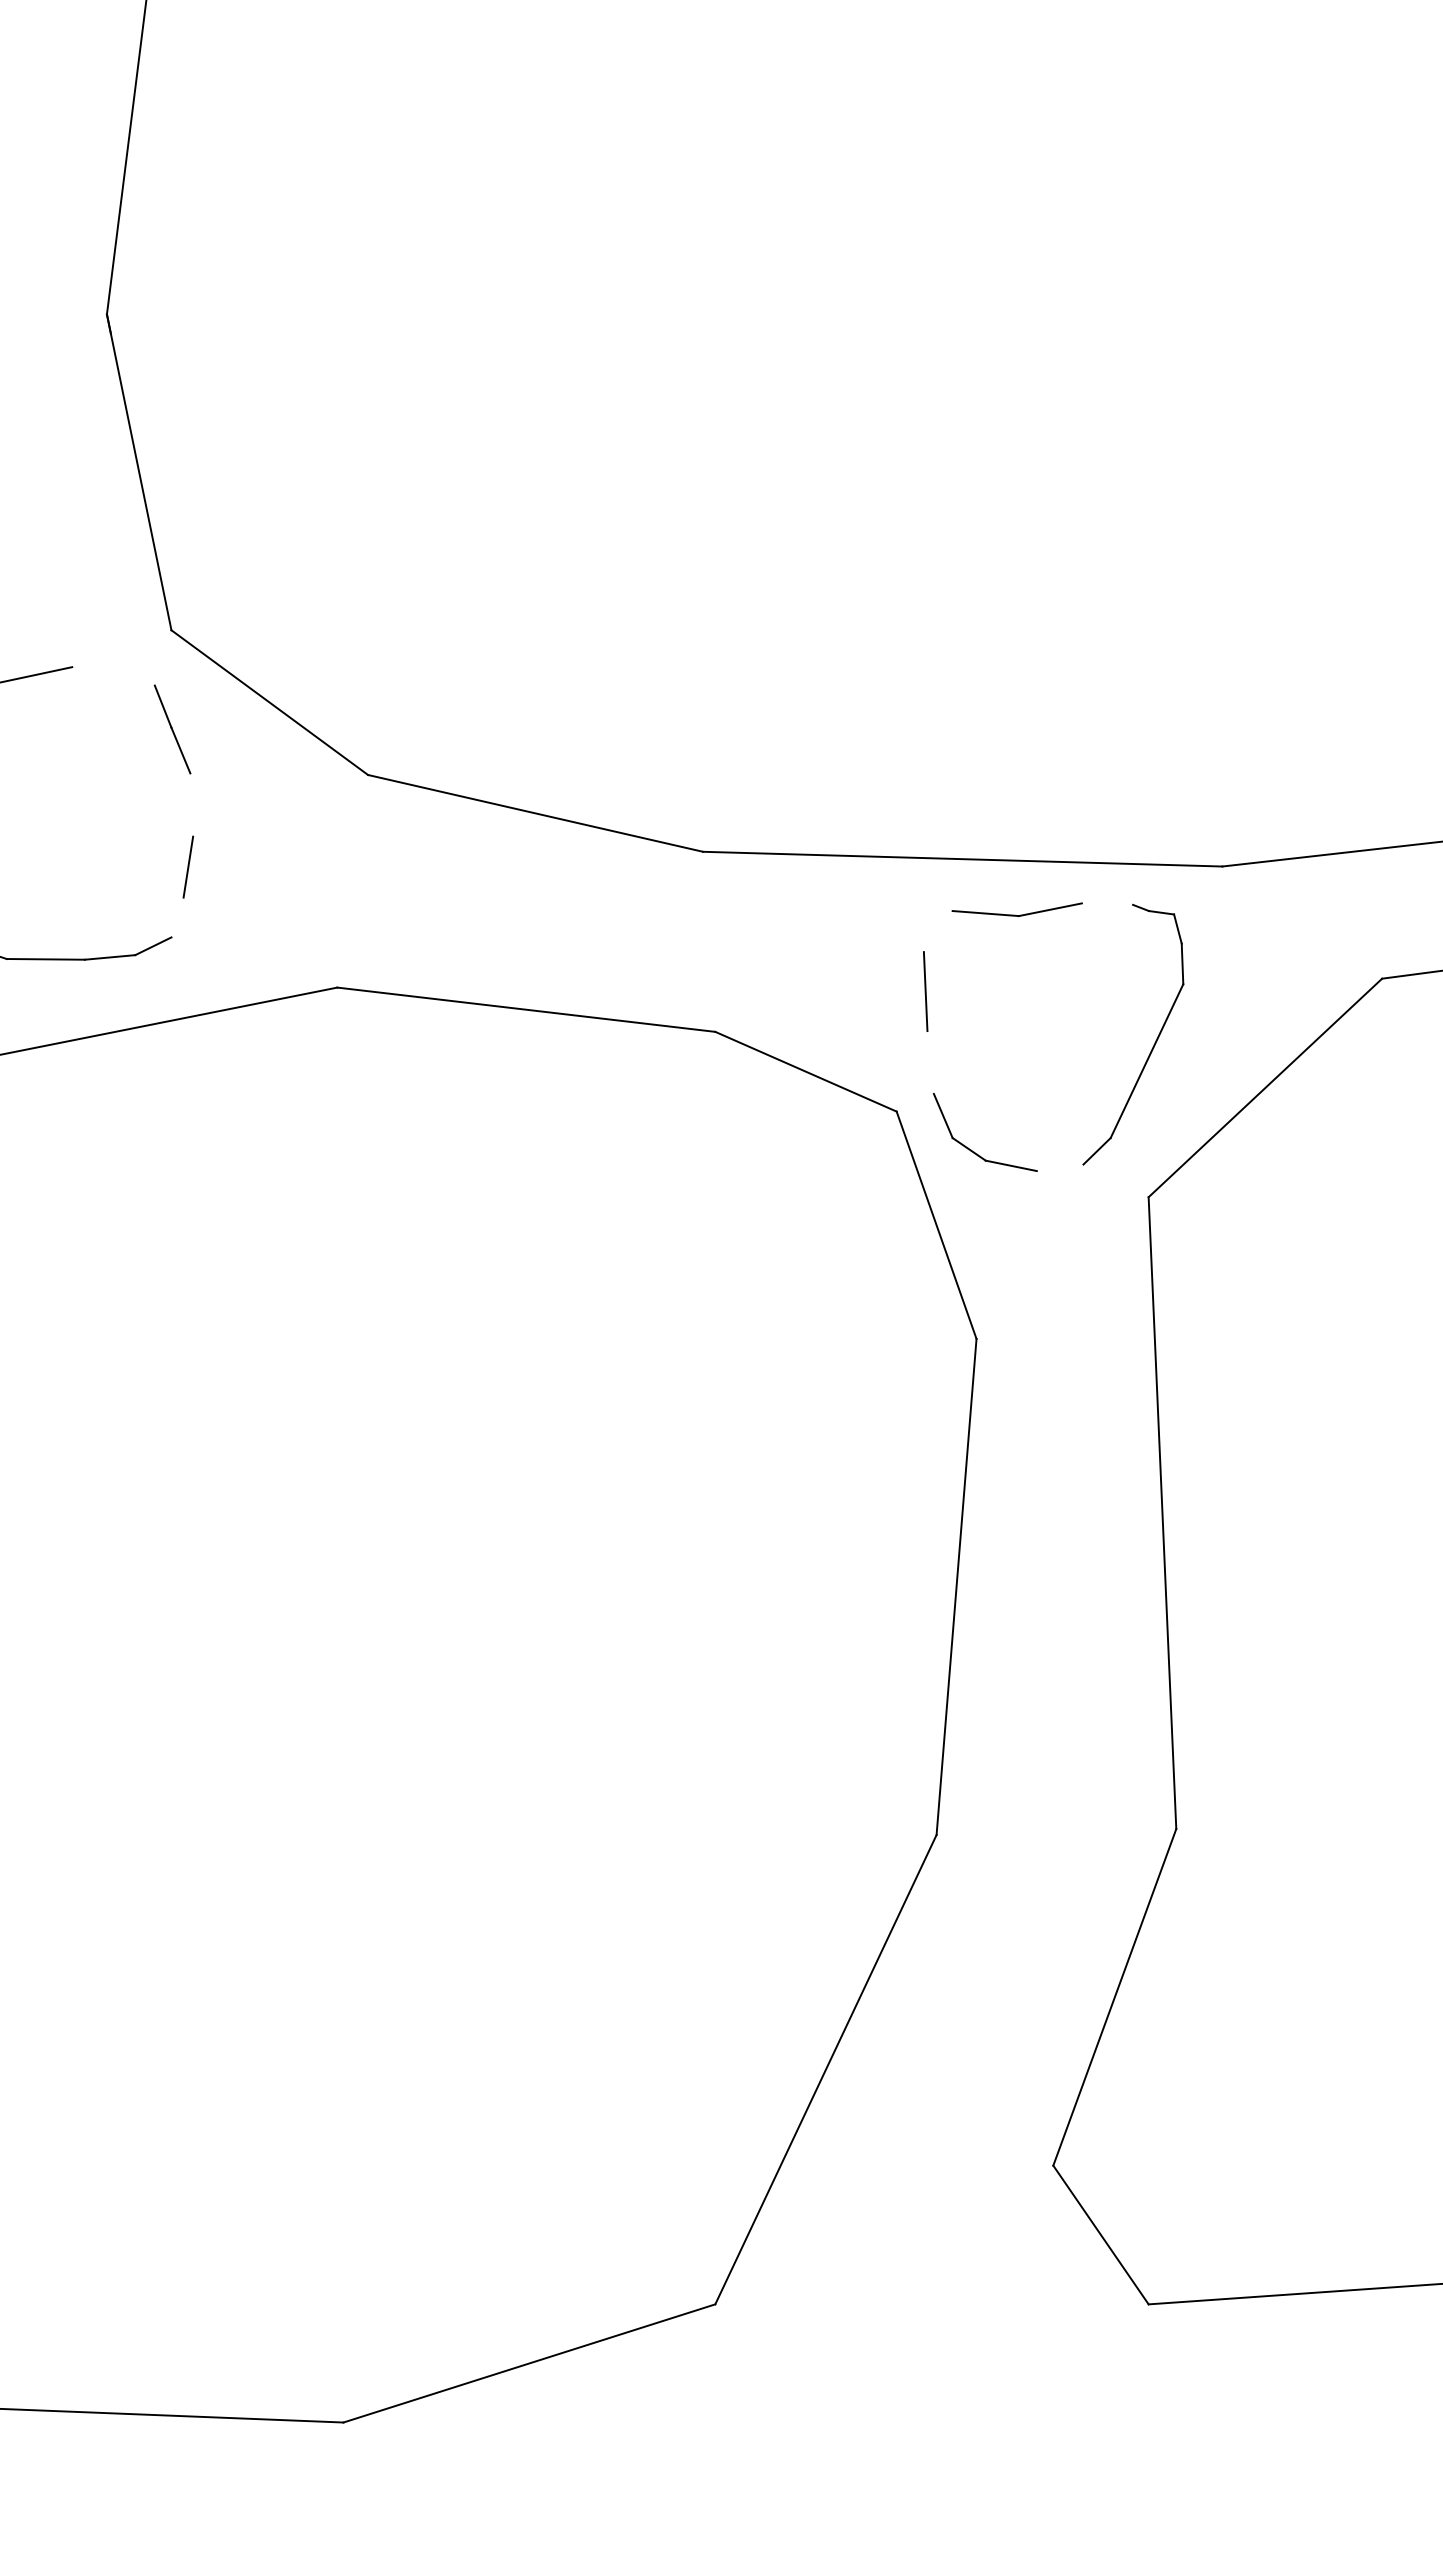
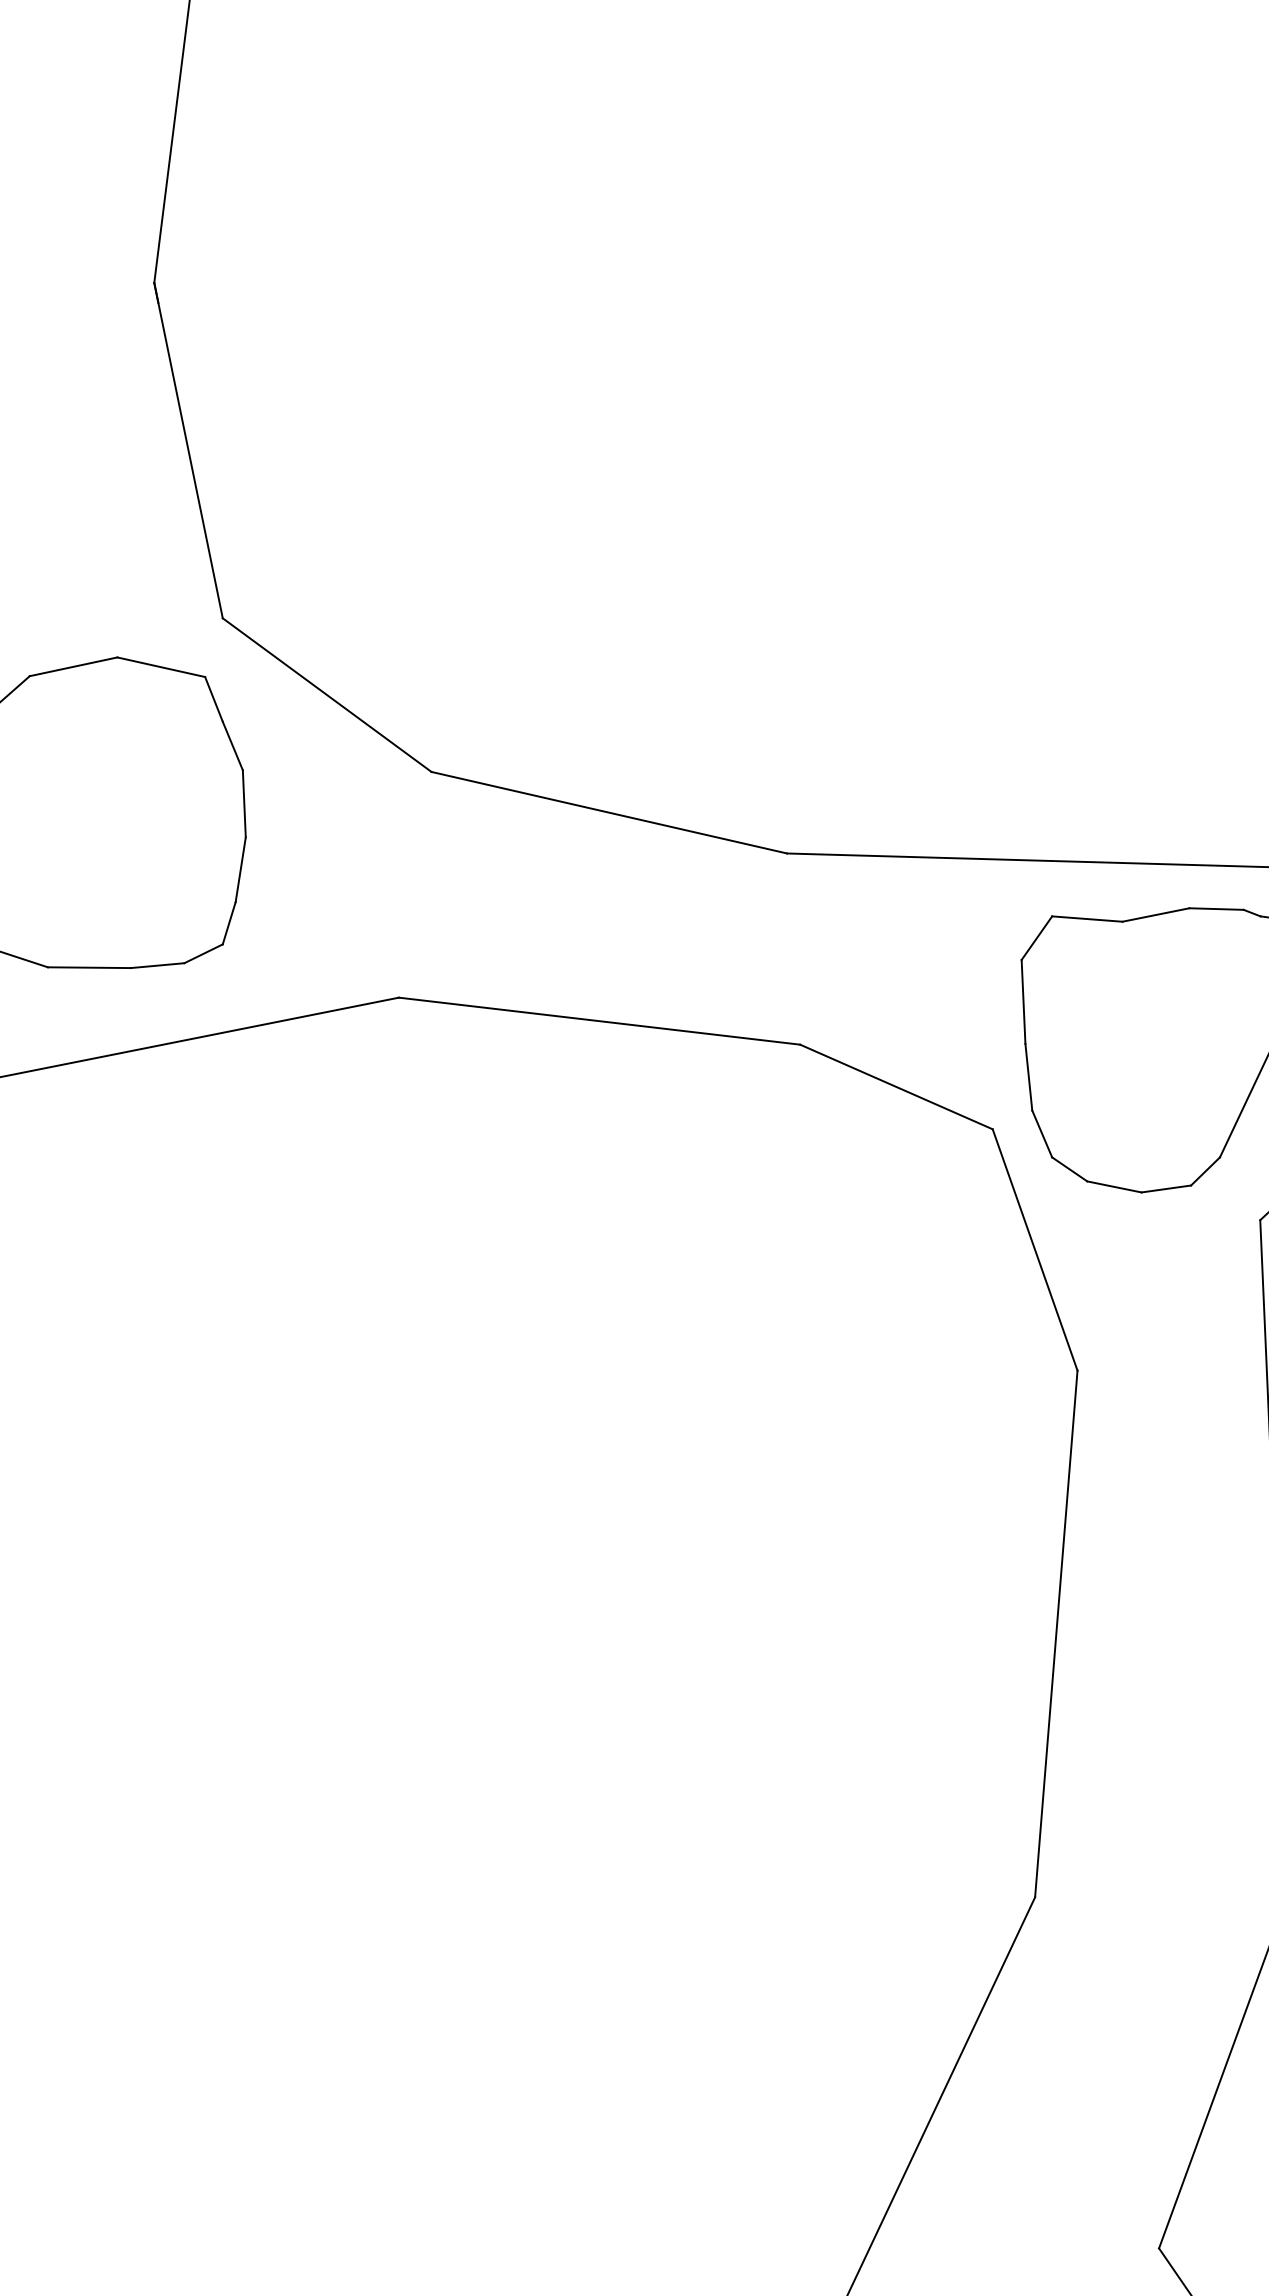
line: (113, 676) -> (161, 667), added
line: (191, 804) -> (244, 803), added
line: (1107, 903) -> (1216, 908), added
line: (177, 917) -> (229, 923), added
line: (937, 931) -> (1036, 938), added
line: (930, 1062) -> (1028, 1077), added
line: (1059, 1167) -> (1165, 1188), added

